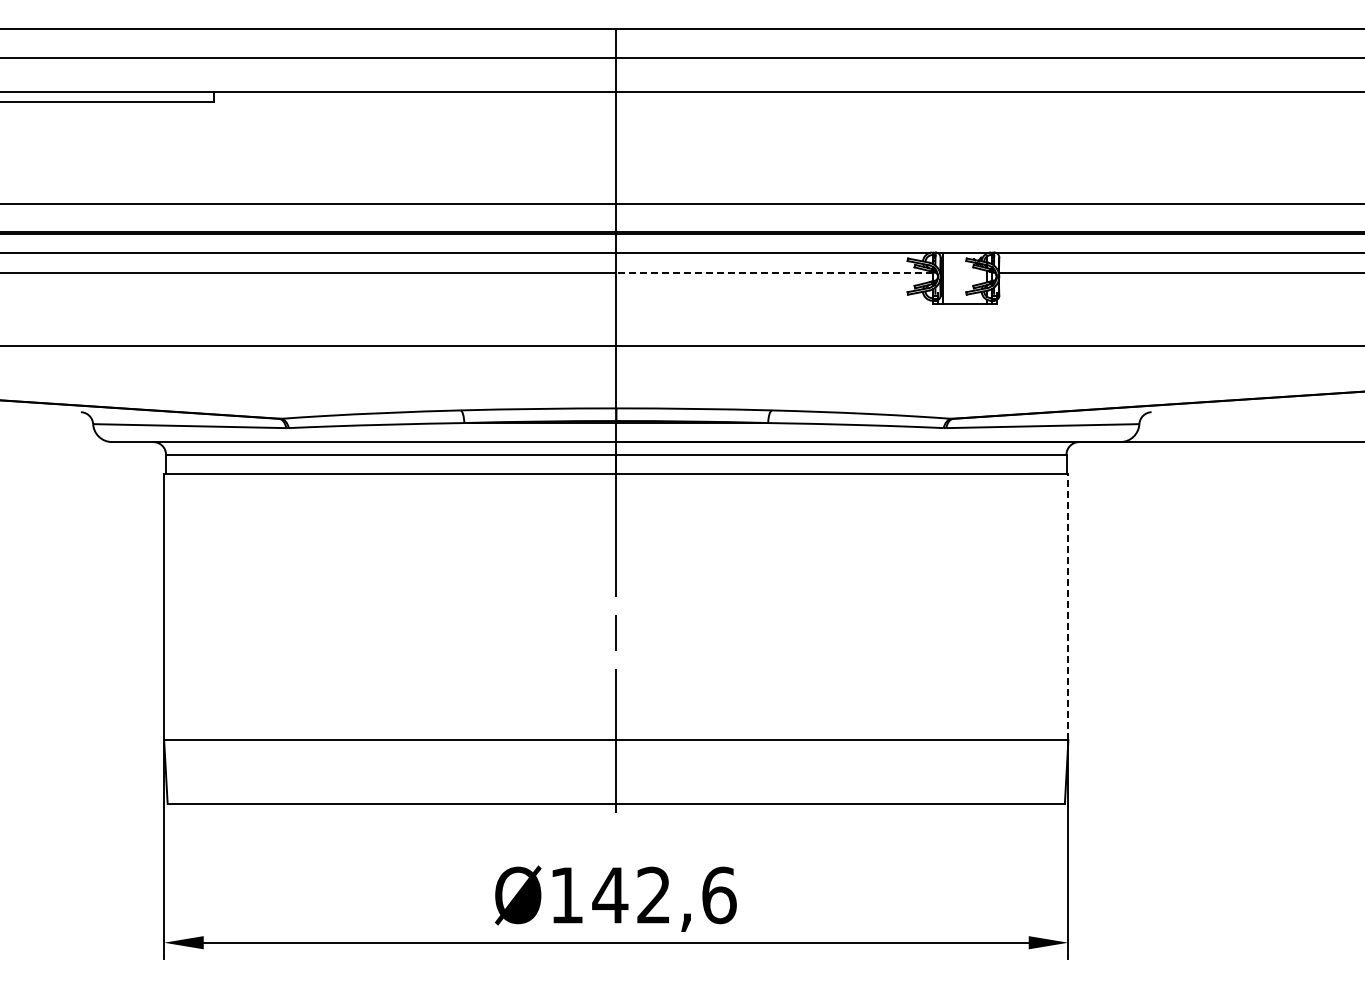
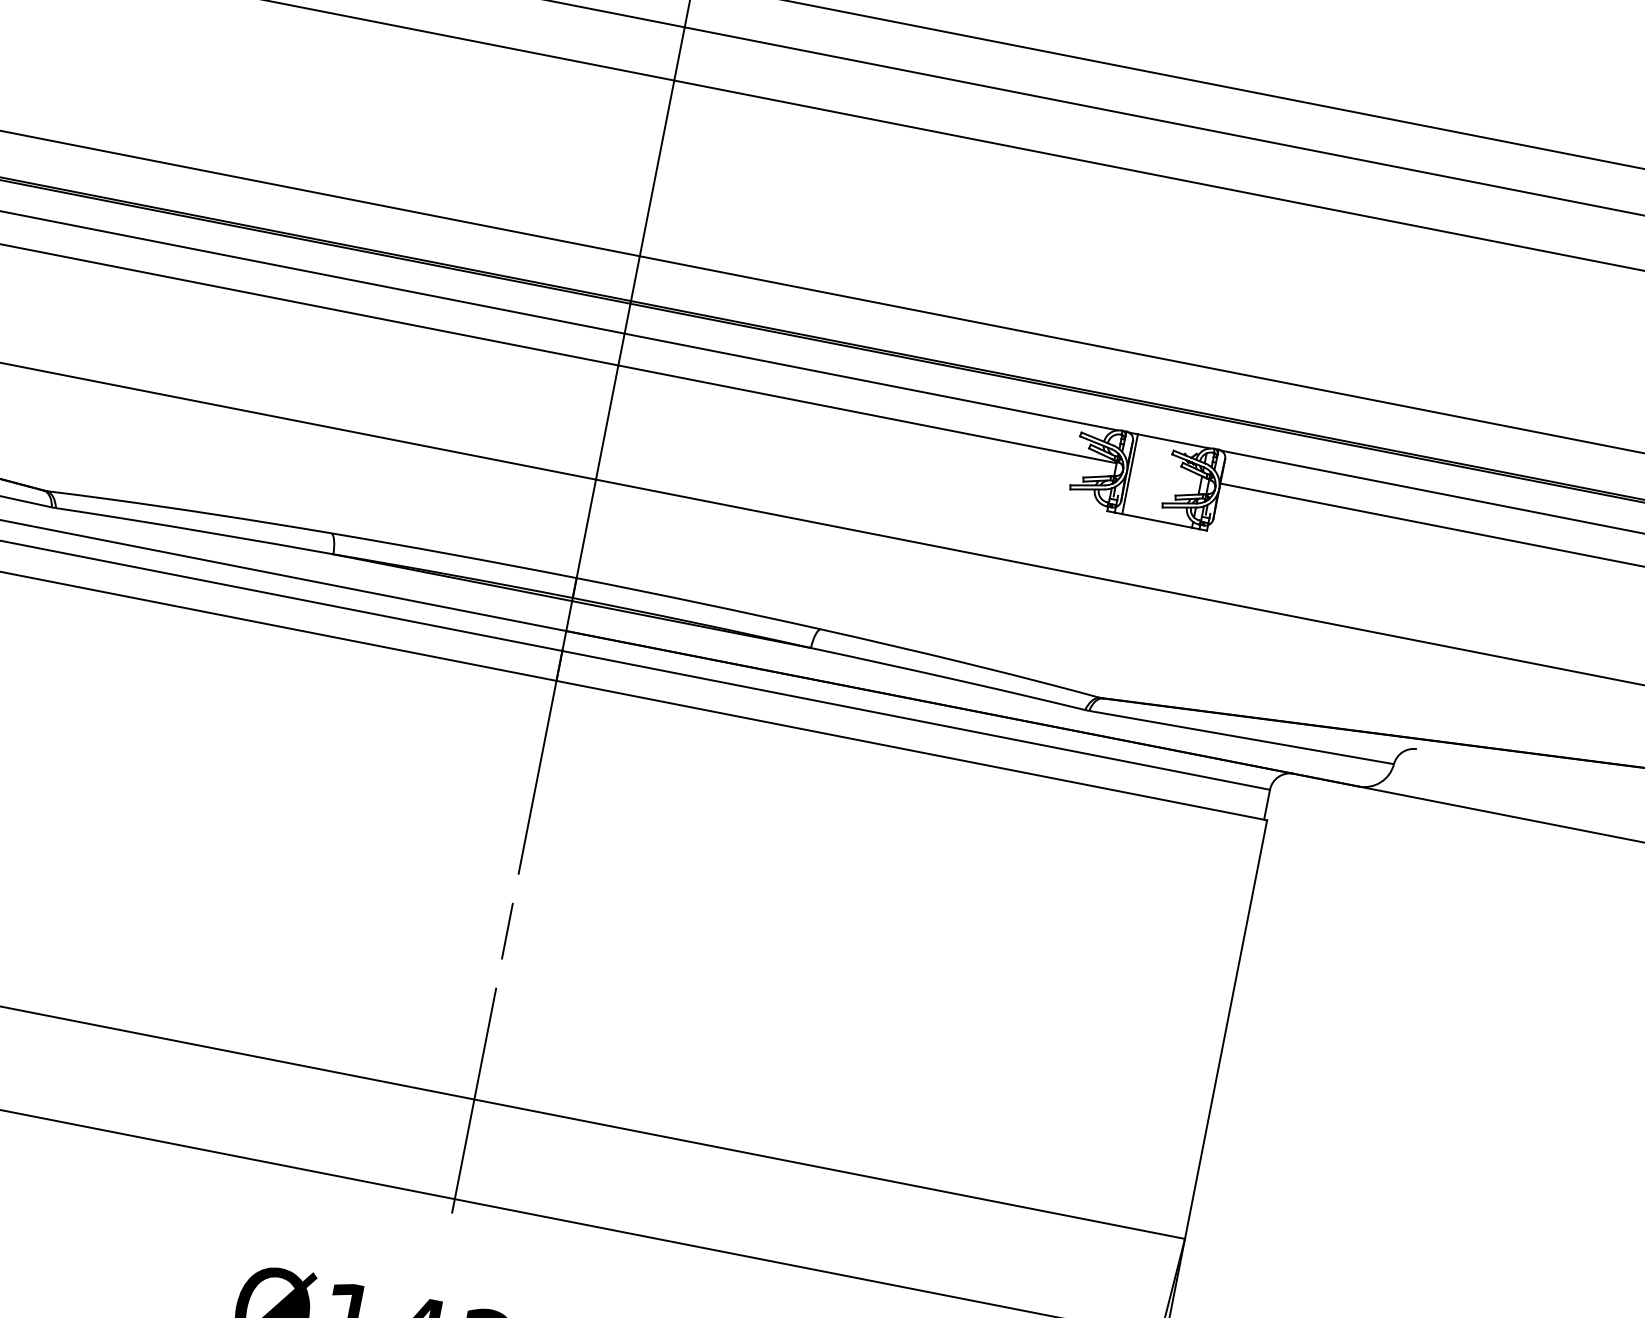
line: (774, 273) -> (866, 414), dashed -> solid
line: (1068, 606) -> (1226, 1028), dashed -> solid

